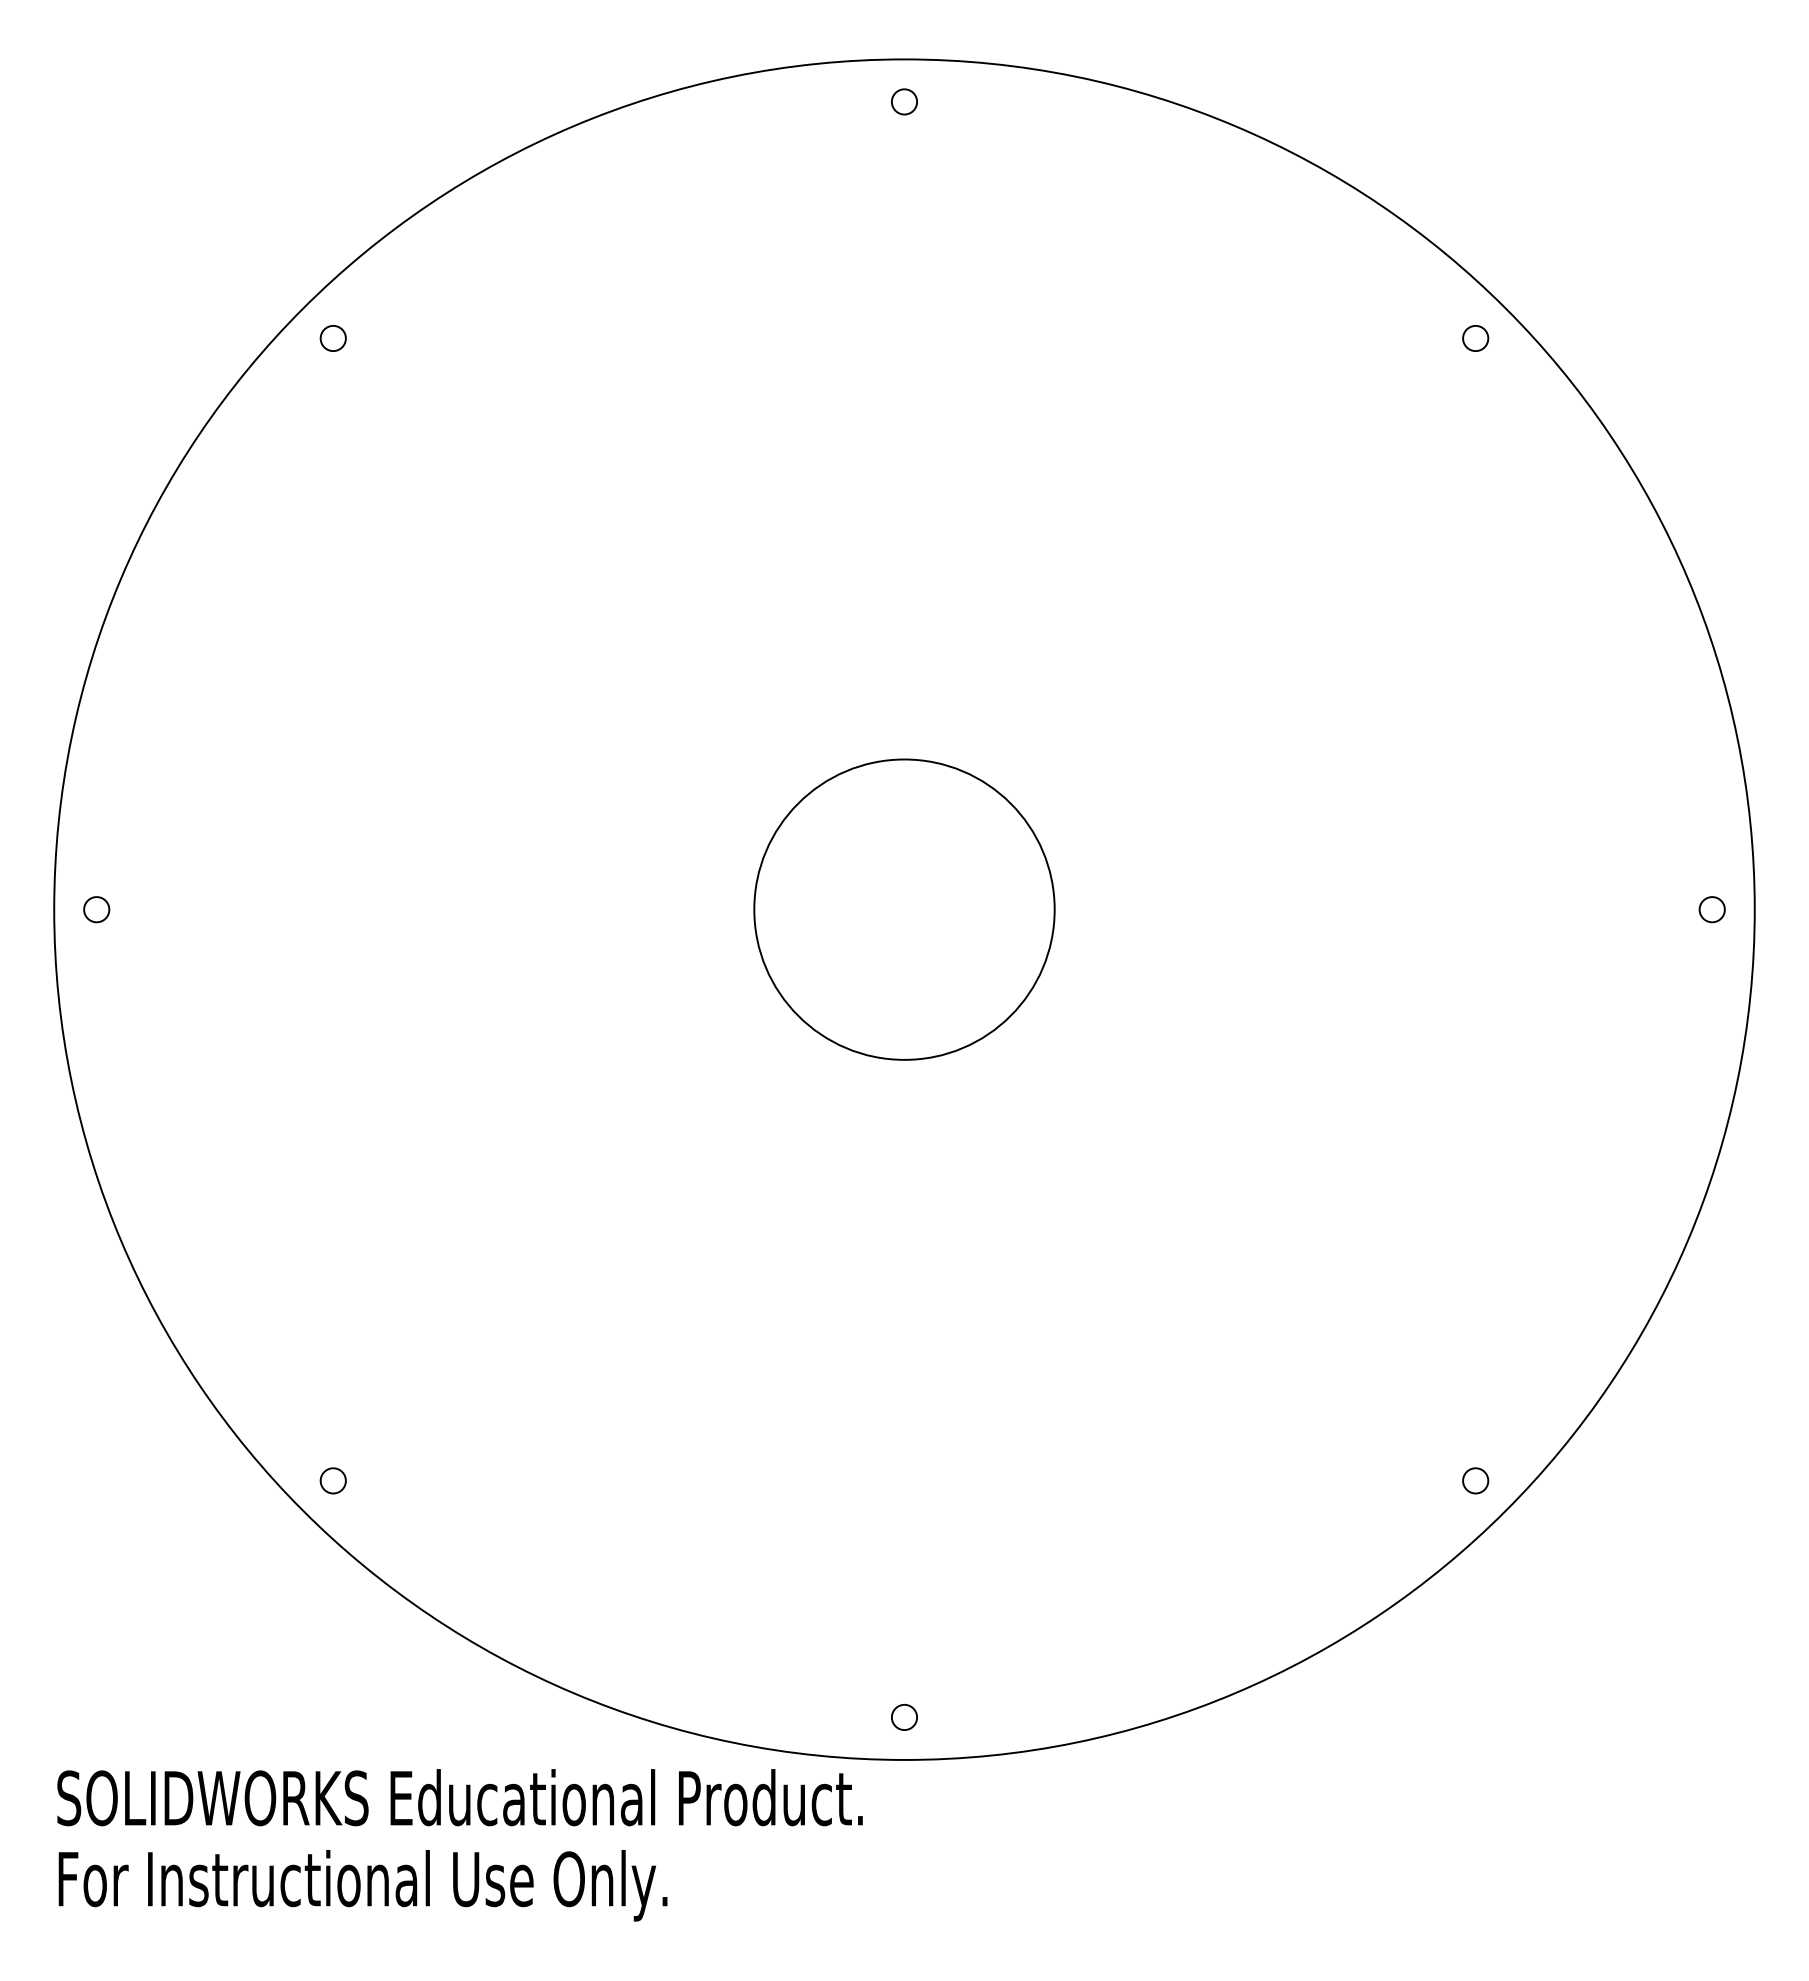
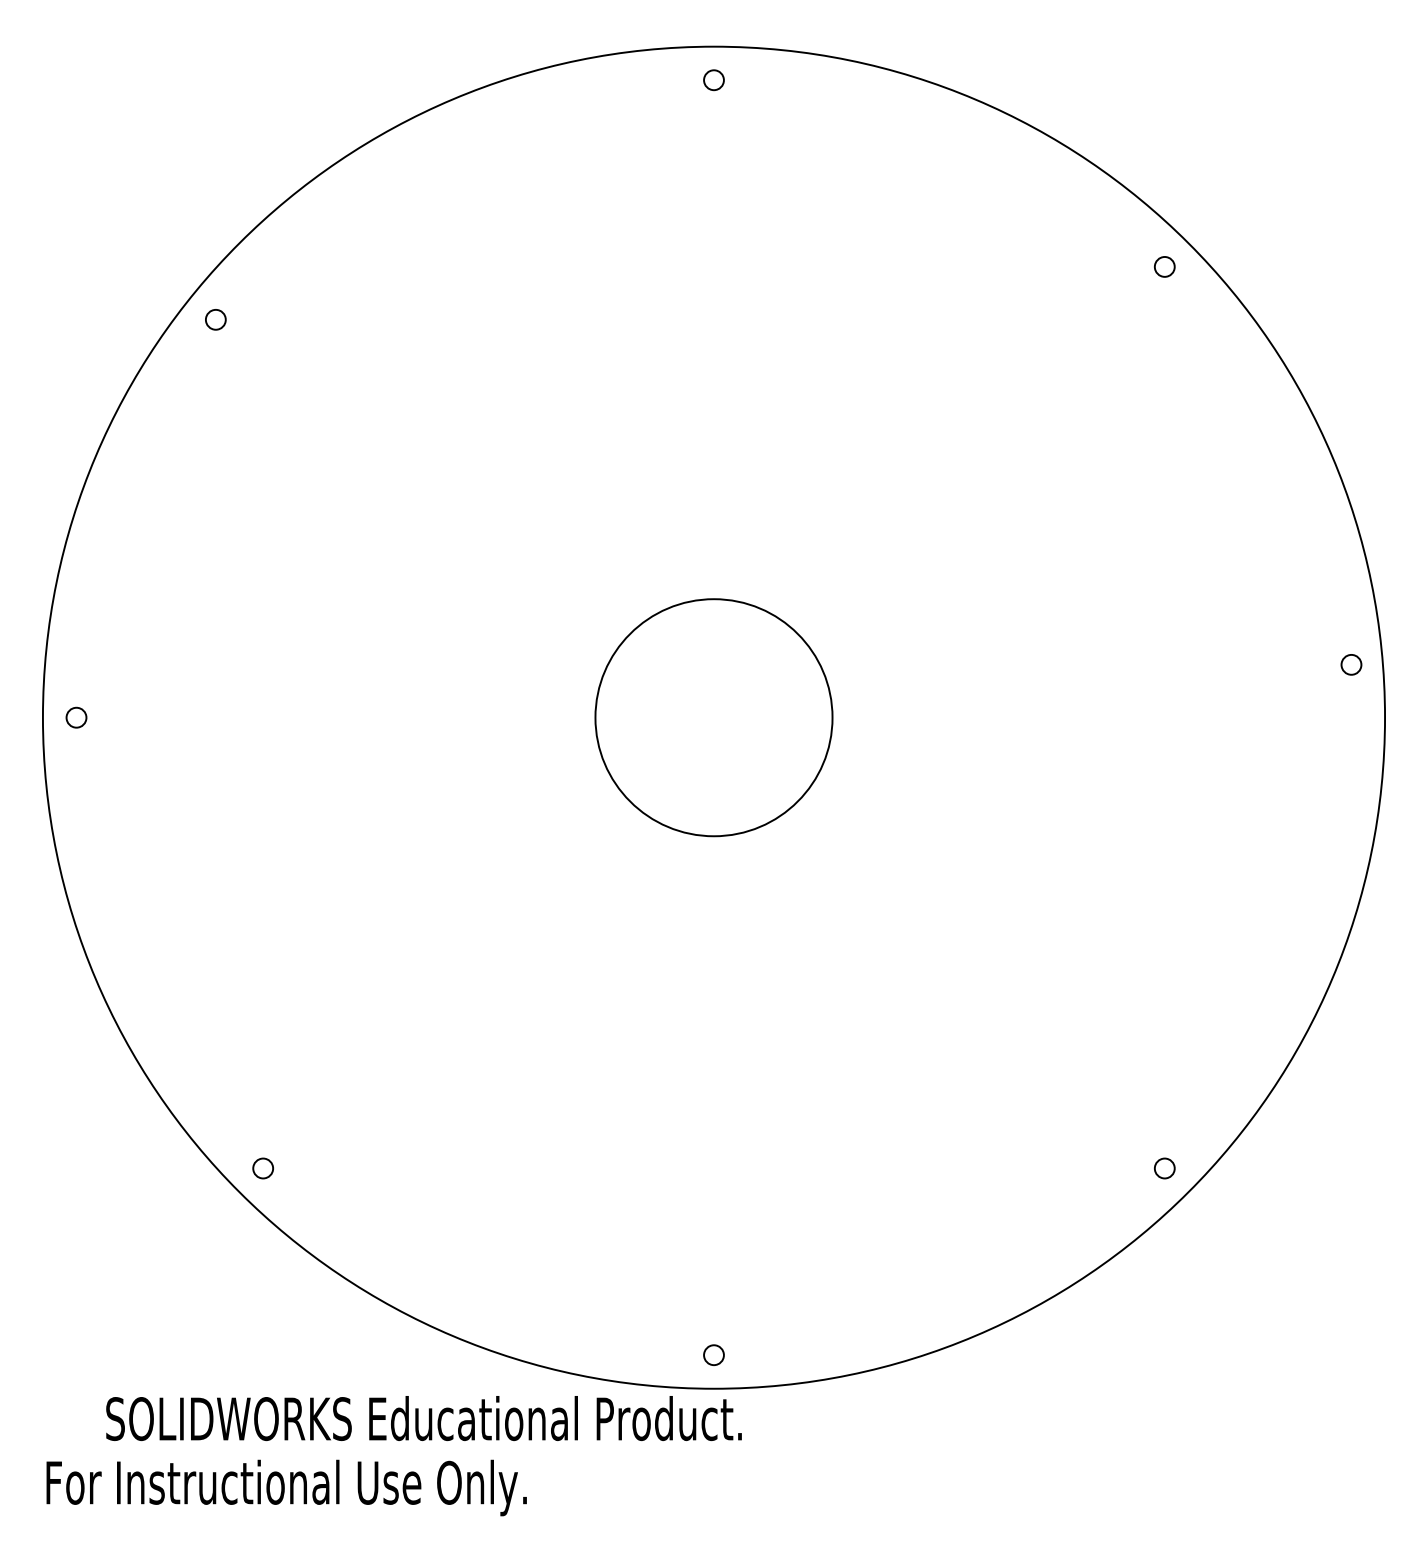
circle: (332, 338) -> (215, 319), moved
circle: (1711, 909) -> (1350, 664), moved
text: (459, 1797) -> (423, 1418), moved

